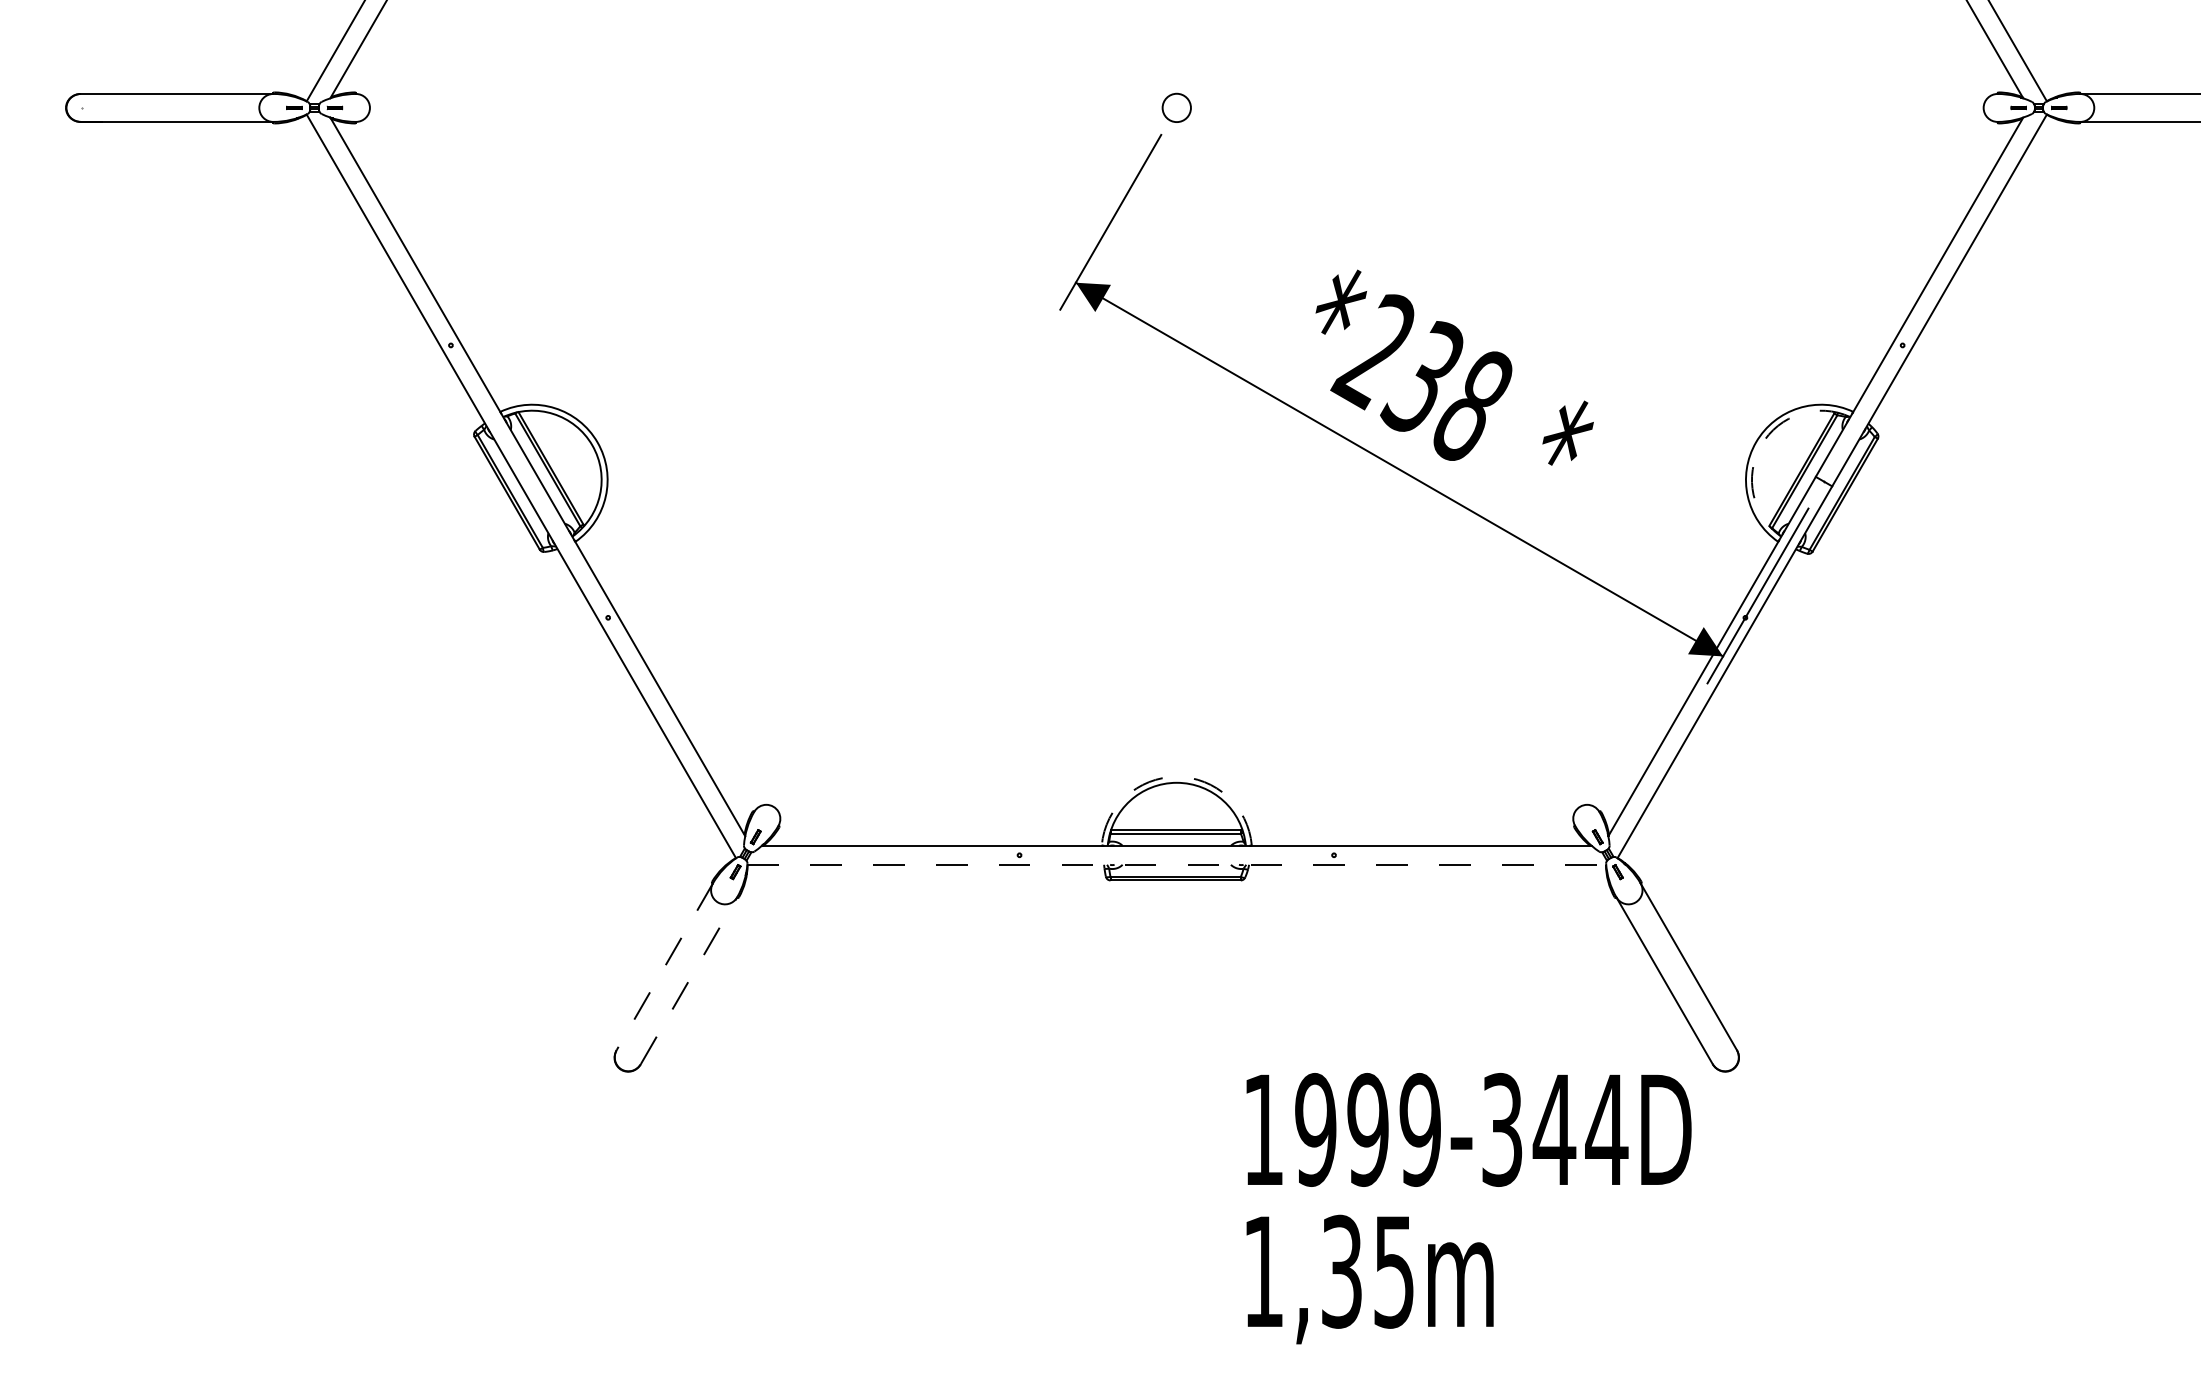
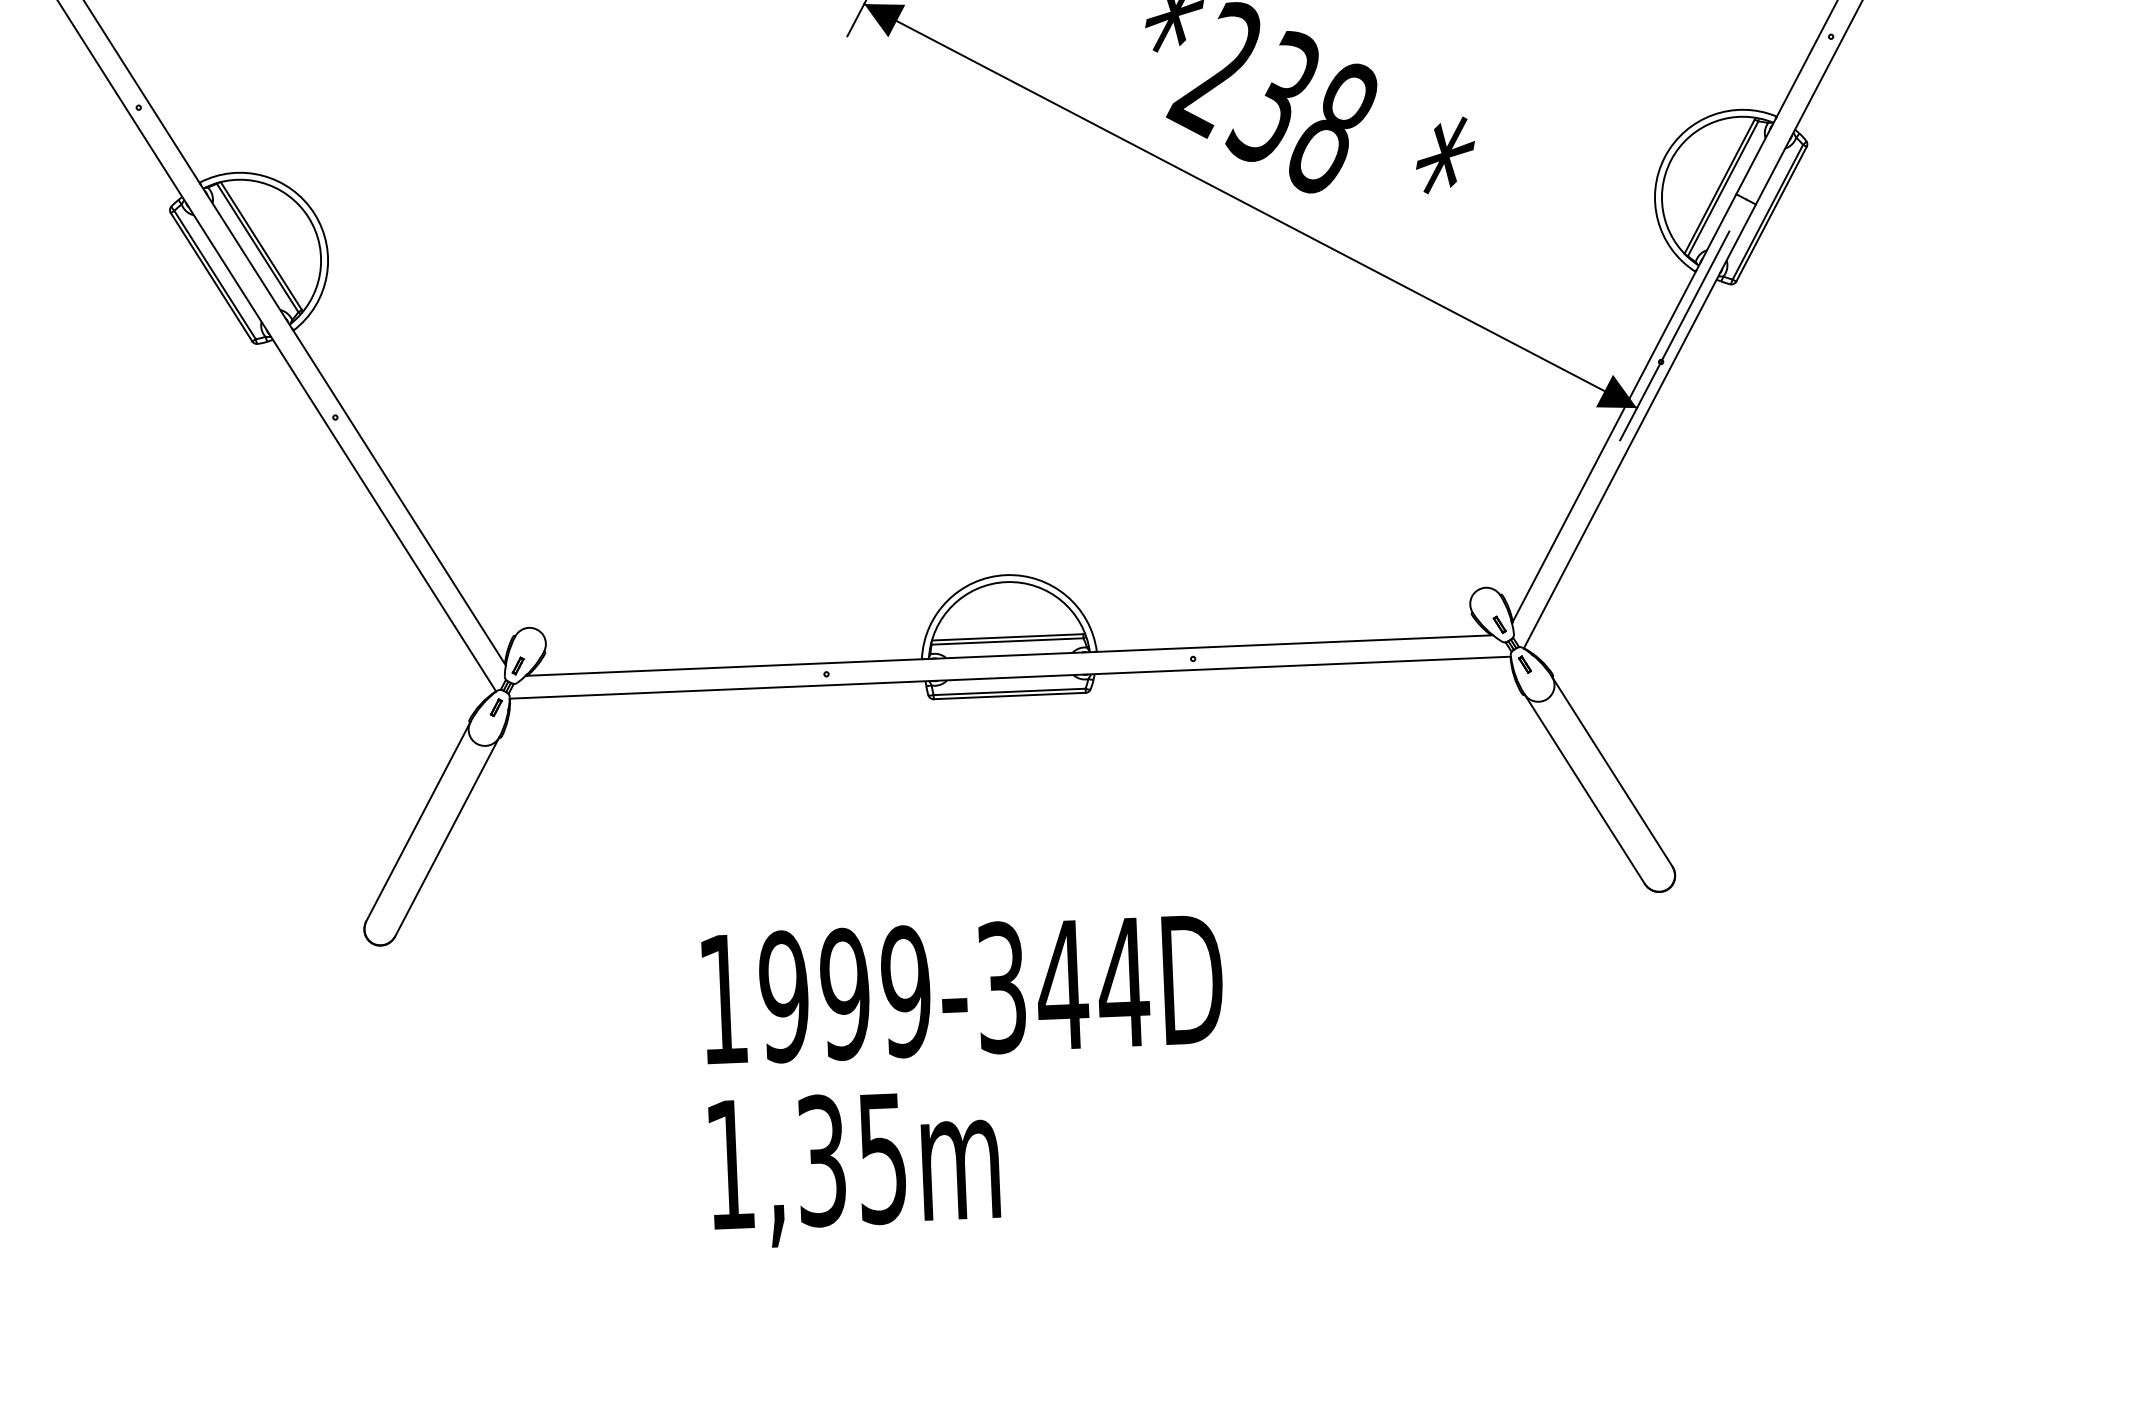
arc: (1761, 445) -> (1671, 160), dashed -> solid
arc: (1176, 776) -> (1005, 574), dashed -> solid
line: (1177, 864) -> (1011, 677), dashed -> solid
line: (664, 967) -> (418, 822), dashed -> solid
line: (689, 980) -> (447, 836), dashed -> solid
text: (1468, 1208) -> (966, 1080), moved

